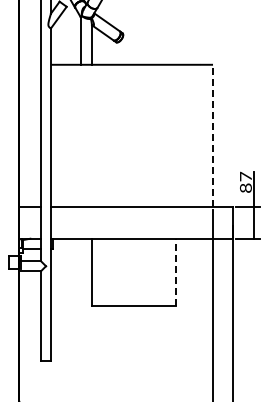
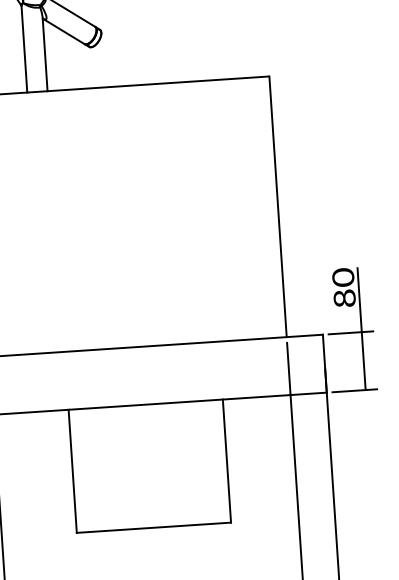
line: (213, 135) -> (278, 205), dashed -> solid
text: (245, 176) -> (342, 277), 87 -> 80
line: (176, 272) -> (227, 461), dashed -> solid

